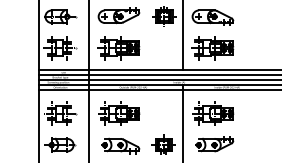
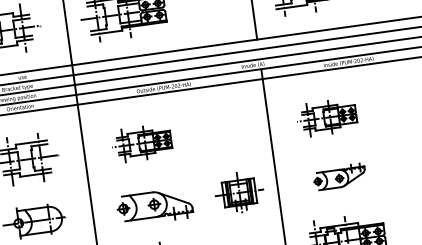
part: (119, 113) -> (143, 142), size x0.7
part: (213, 113) -> (328, 117), size x0.7
part: (214, 144) -> (339, 177), size x0.7

